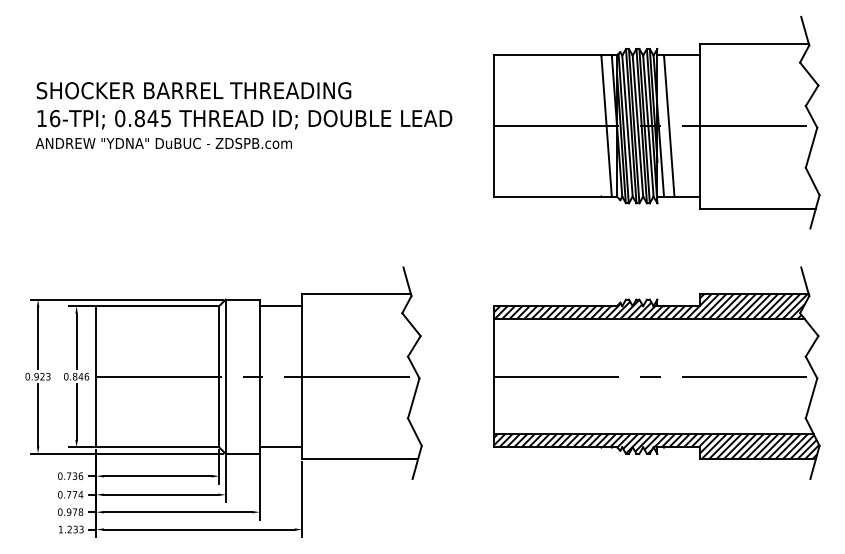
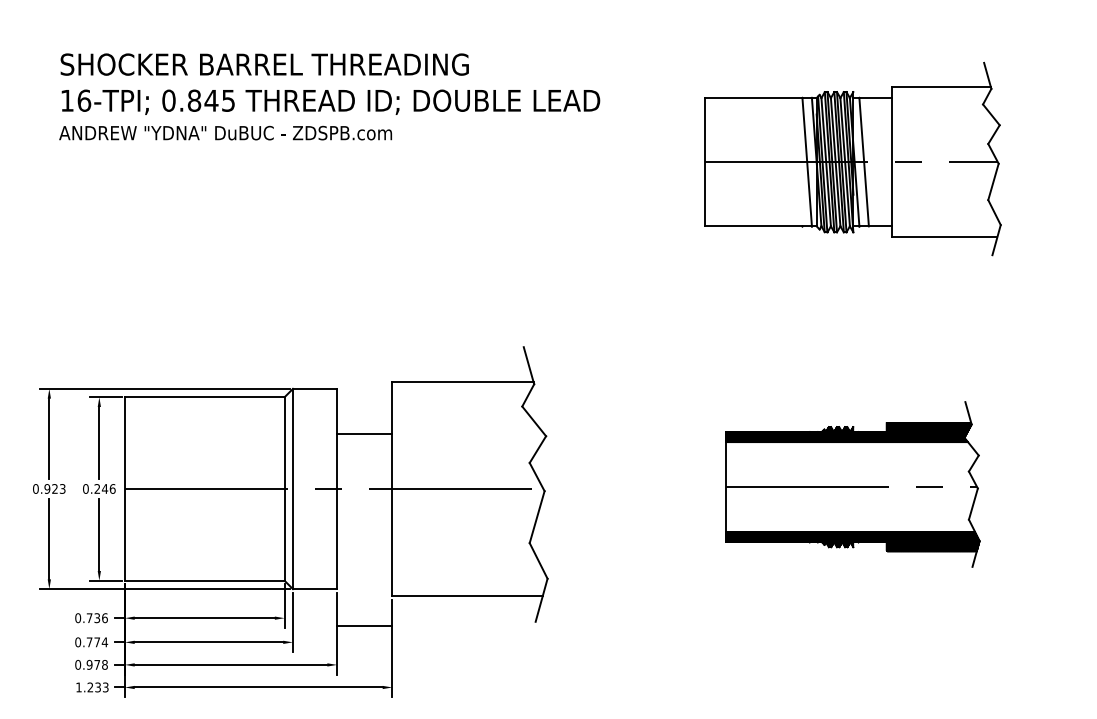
text: (243, 115) -> (329, 96), moved
part: (656, 122) -> (852, 158), size x0.7
line: (280, 306) -> (364, 434), moved
part: (656, 373) -> (852, 484), size x0.6
text: (75, 376) -> (97, 488), 0.846 -> 0.246
line: (280, 447) -> (364, 625), moved

